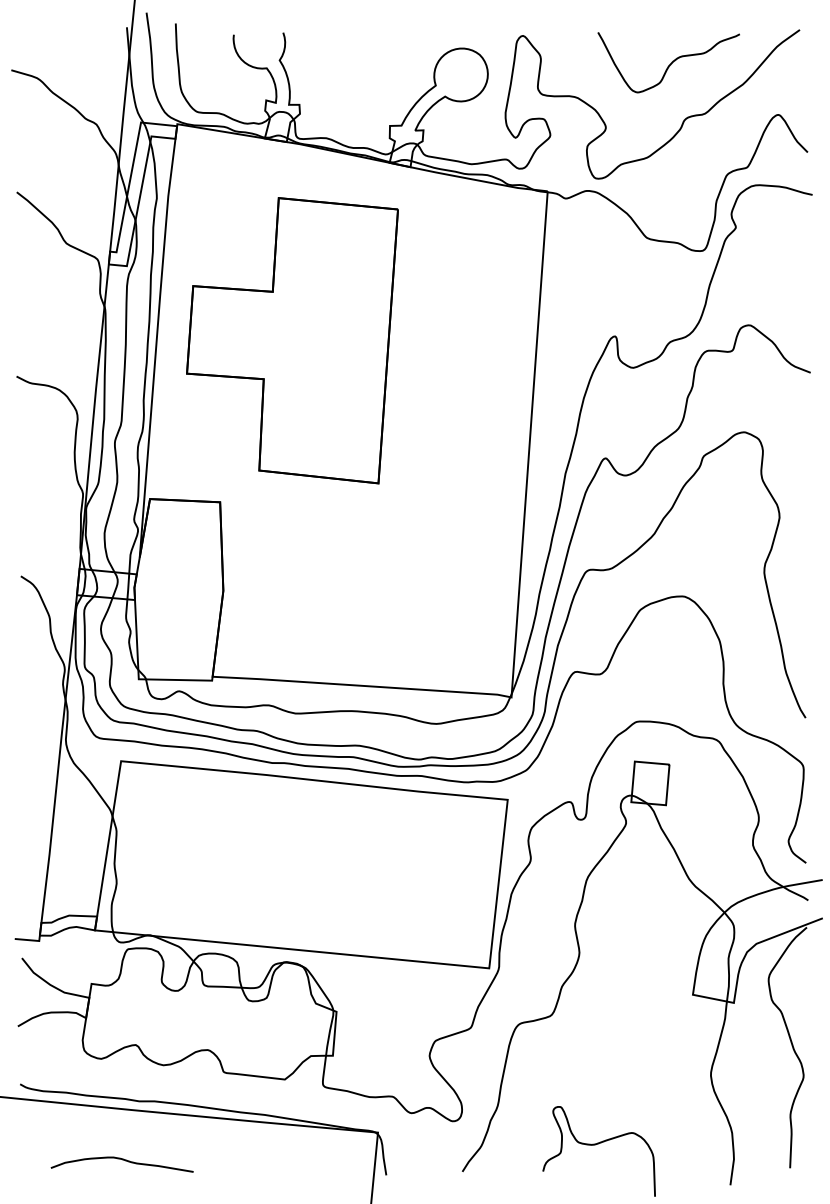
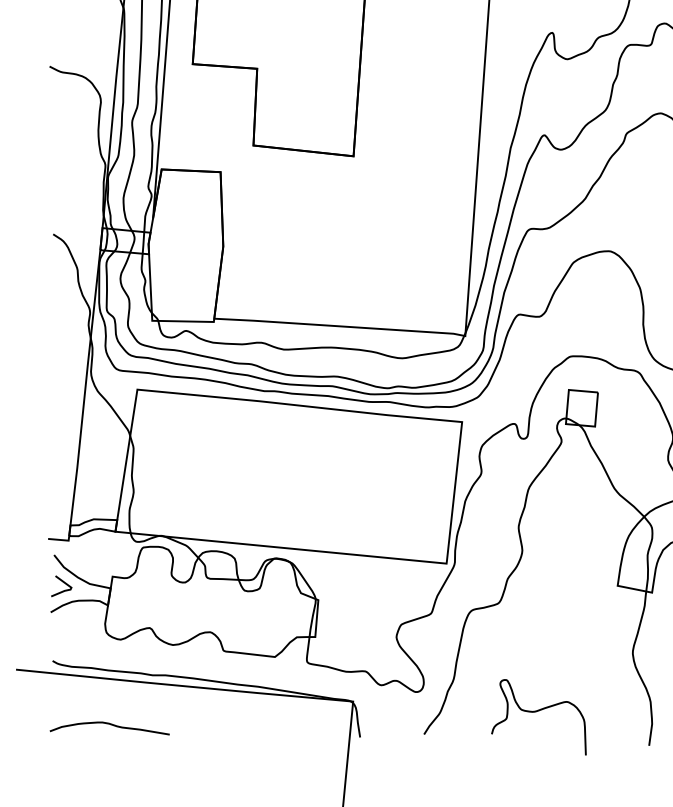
line: (33, 991) -> (63, 583), added
curve: (122, 1160) -> (110, 725), moved

